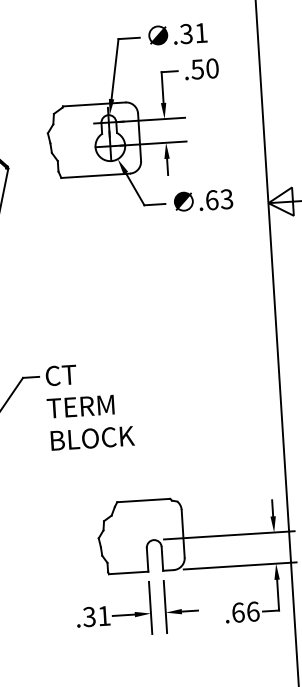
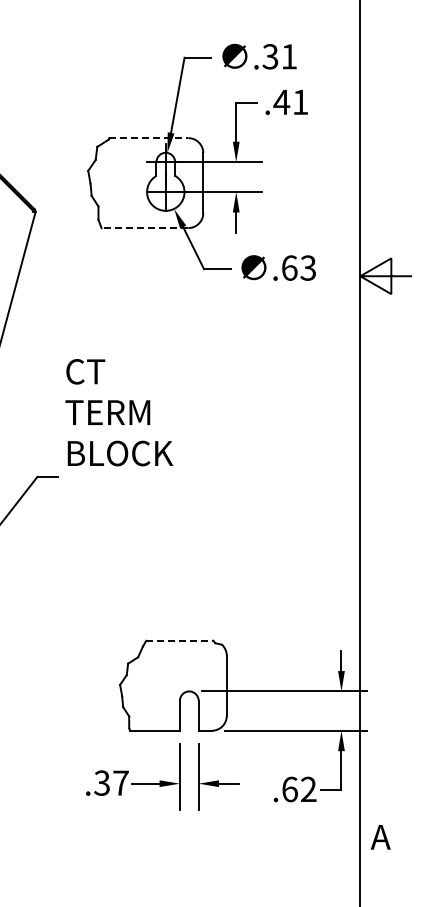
text: (204, 69) -> (290, 102), .50 -> .41
line: (94, 104) -> (148, 138), solid -> dashed
line: (95, 176) -> (144, 228), solid -> dashed
text: (89, 405) -> (119, 412), moved
line: (143, 500) -> (179, 640), solid -> dashed
text: (252, 611) -> (308, 789), .66 -> .62
text: (103, 615) -> (120, 782), .31 -> .37

